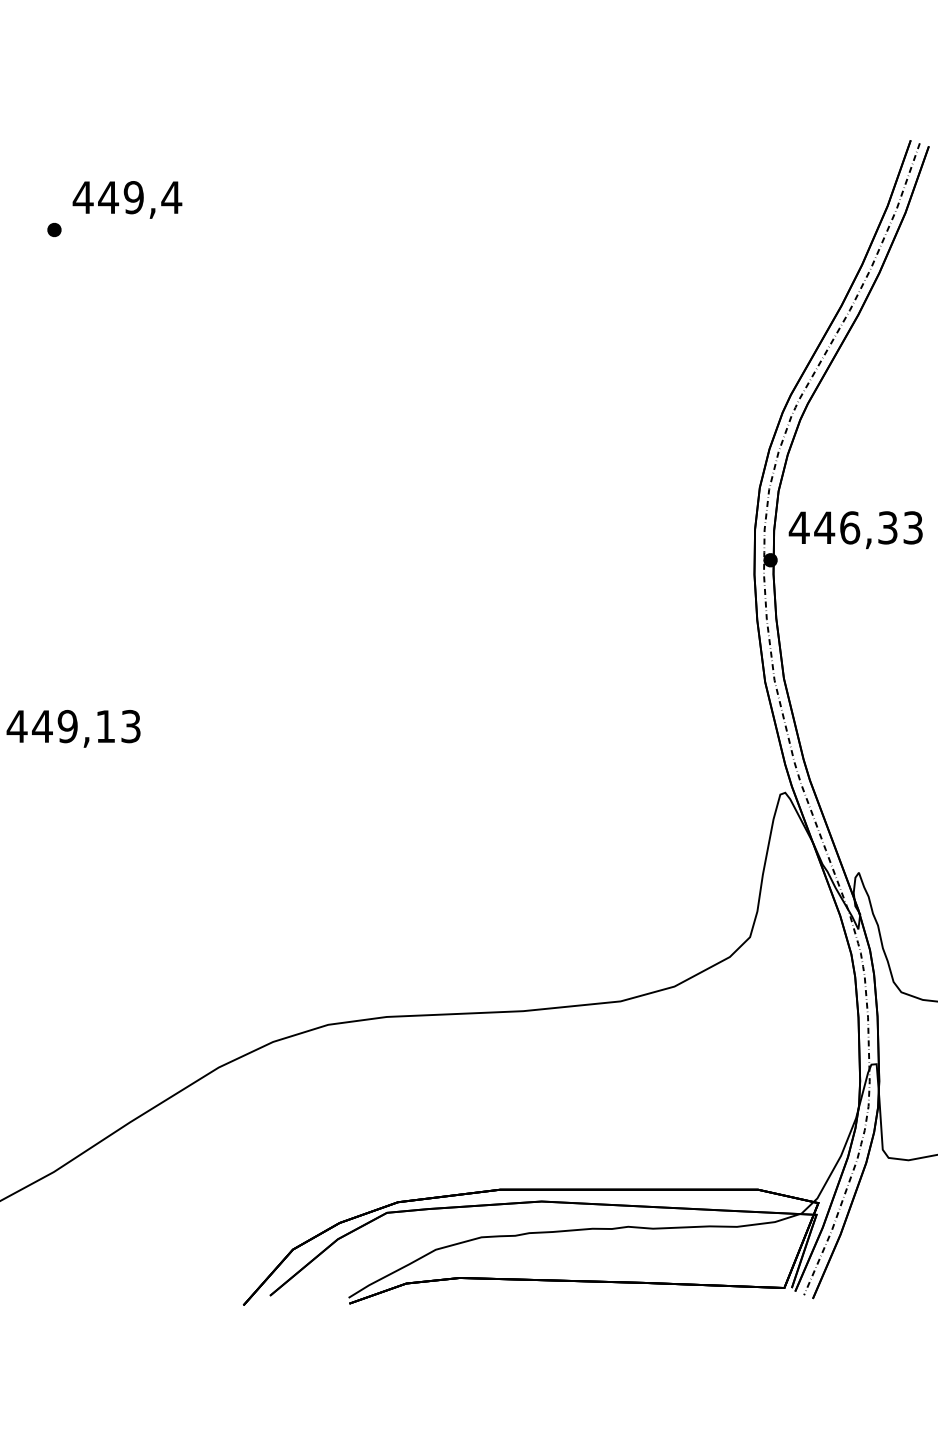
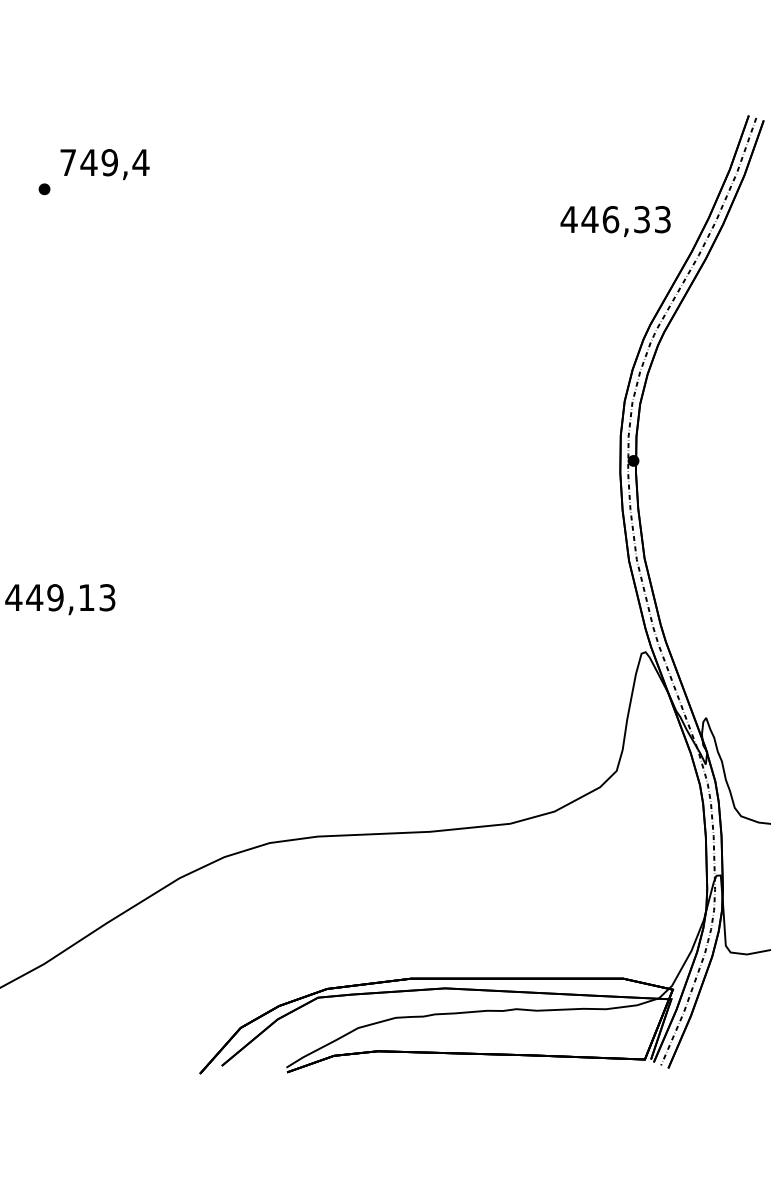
text: (82, 197) -> (67, 162), 449,4 -> 749,4
text: (855, 530) -> (615, 221), moved

